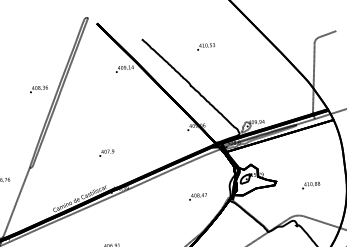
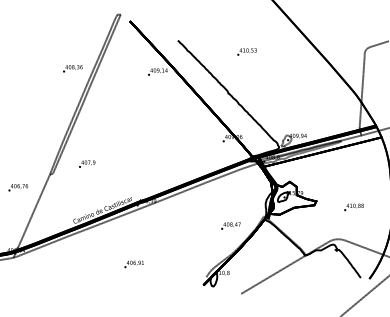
text: (38, 89) -> (72, 68), moved
text: (107, 152) -> (87, 163), moved
text: (197, 196) -> (230, 225), moved

